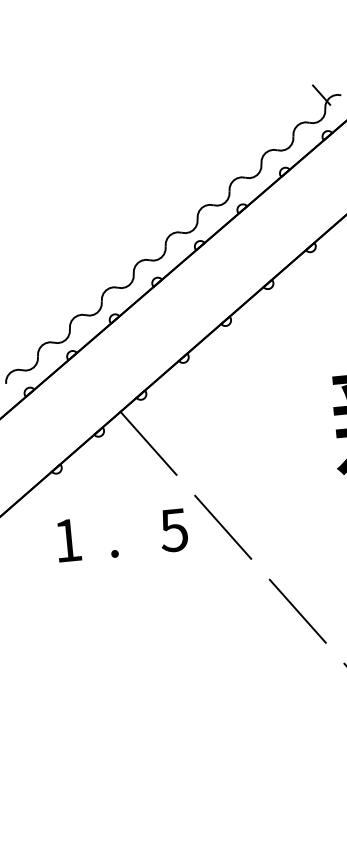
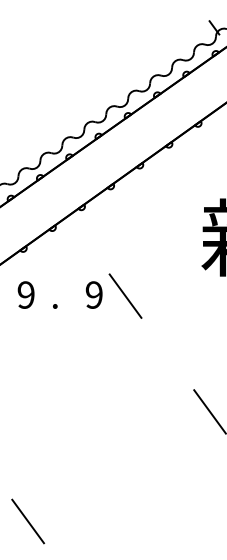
line: (148, 443) -> (83, 238), removed
text: (172, 529) -> (93, 294), 5 -> 9
text: (66, 539) -> (25, 294), 1 -> 9
line: (297, 610) -> (167, 353), removed

